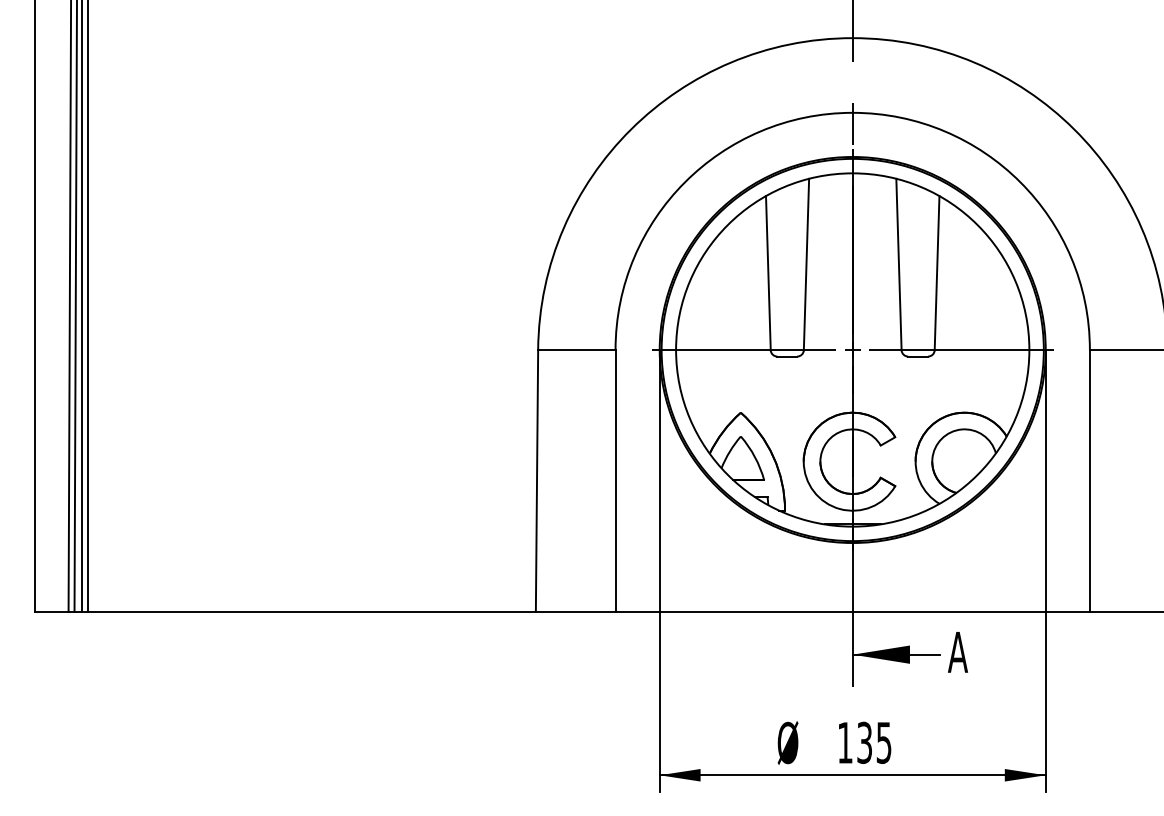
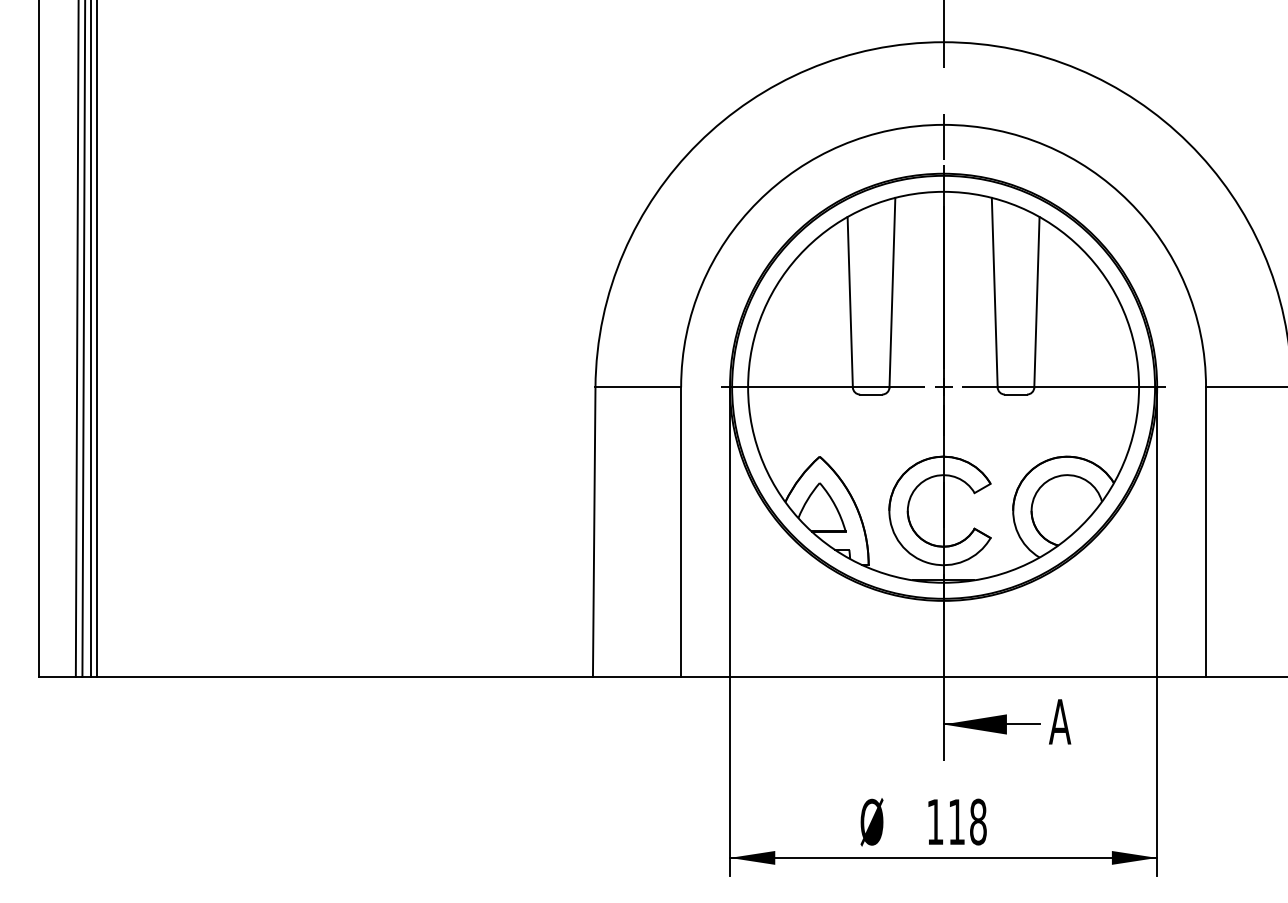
text: (874, 742) -> (967, 821), 135 -> 118

